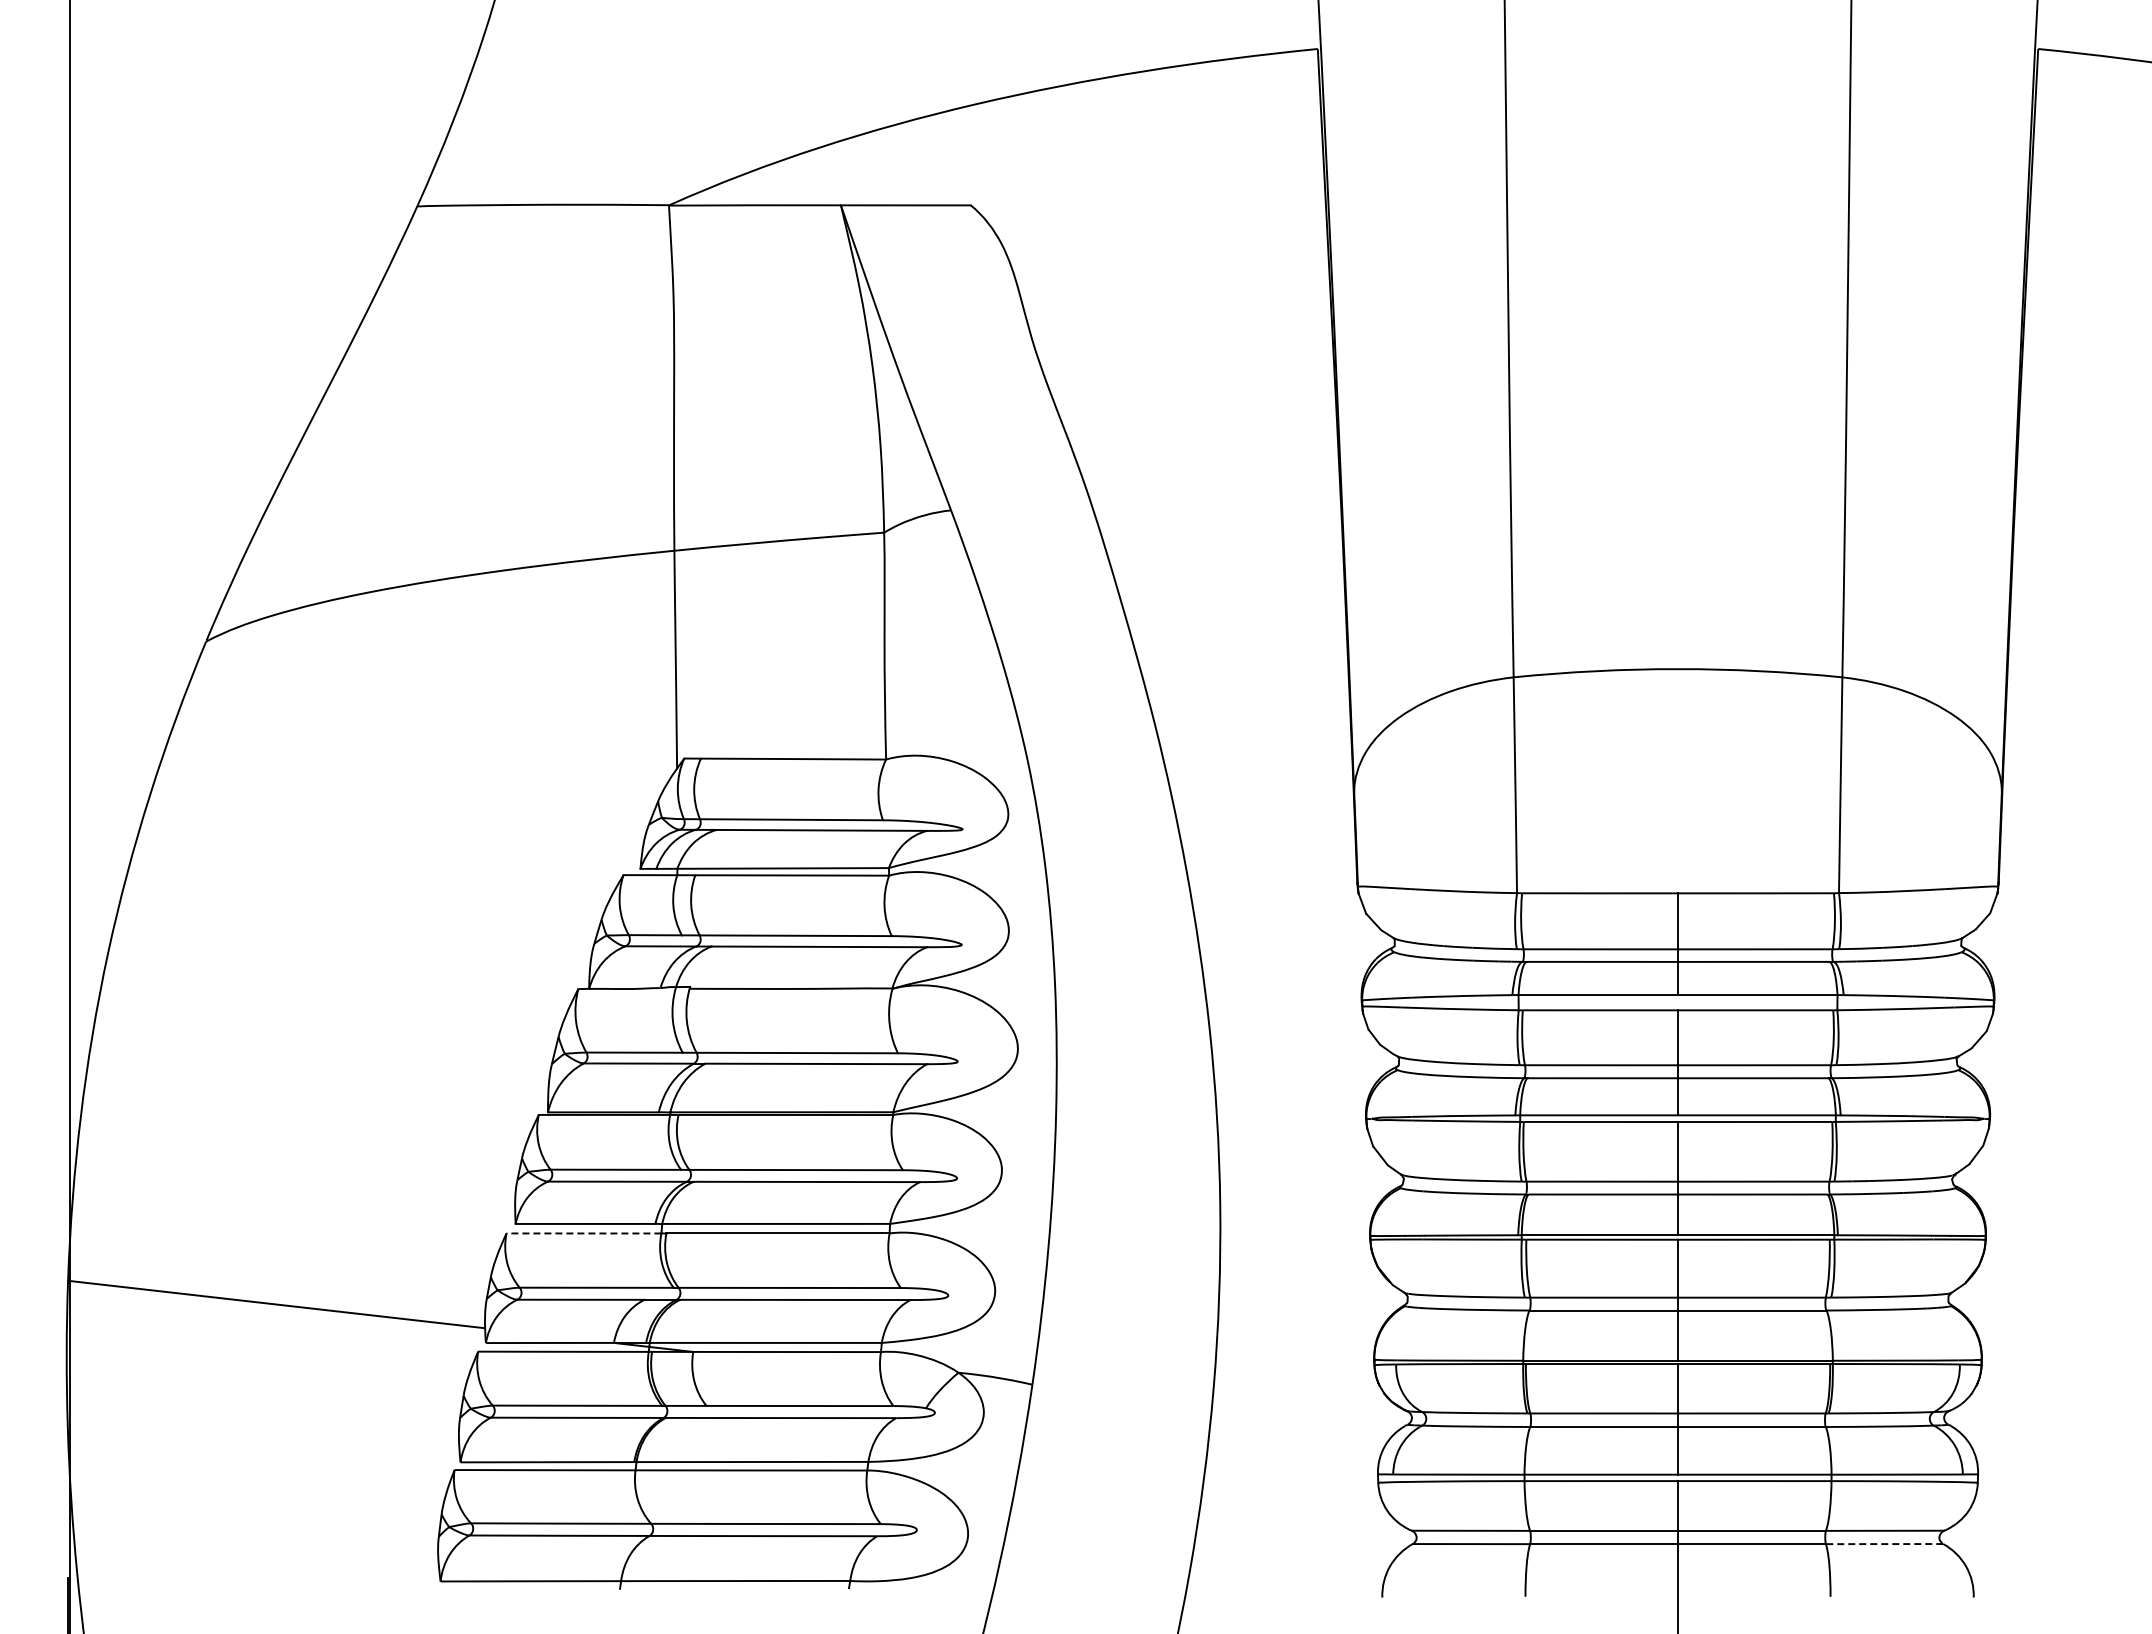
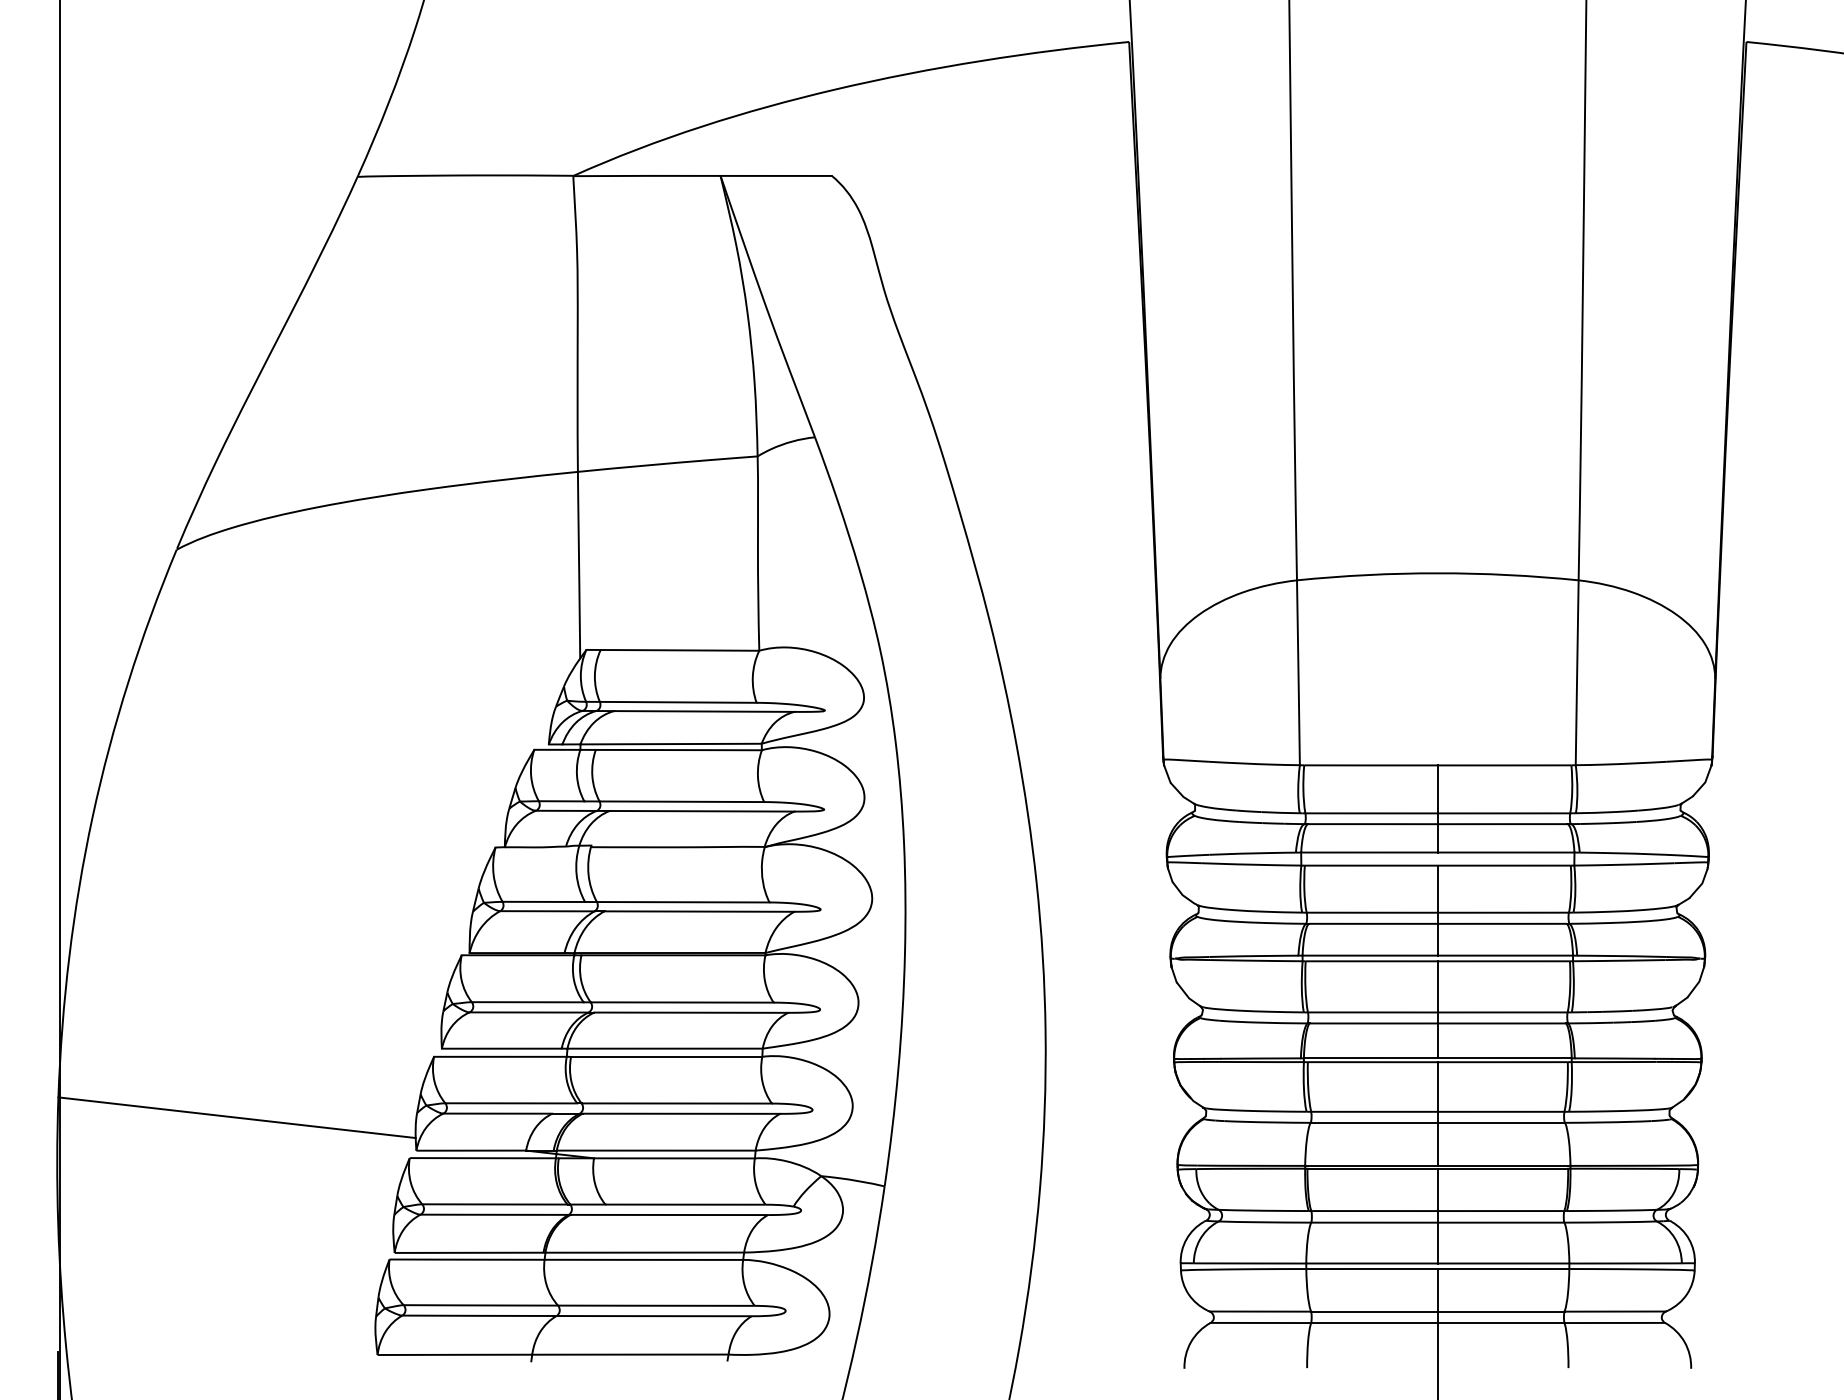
line: (583, 1233) -> (500, 1056), dashed -> solid
line: (1884, 1544) -> (1614, 1323), dashed -> solid

